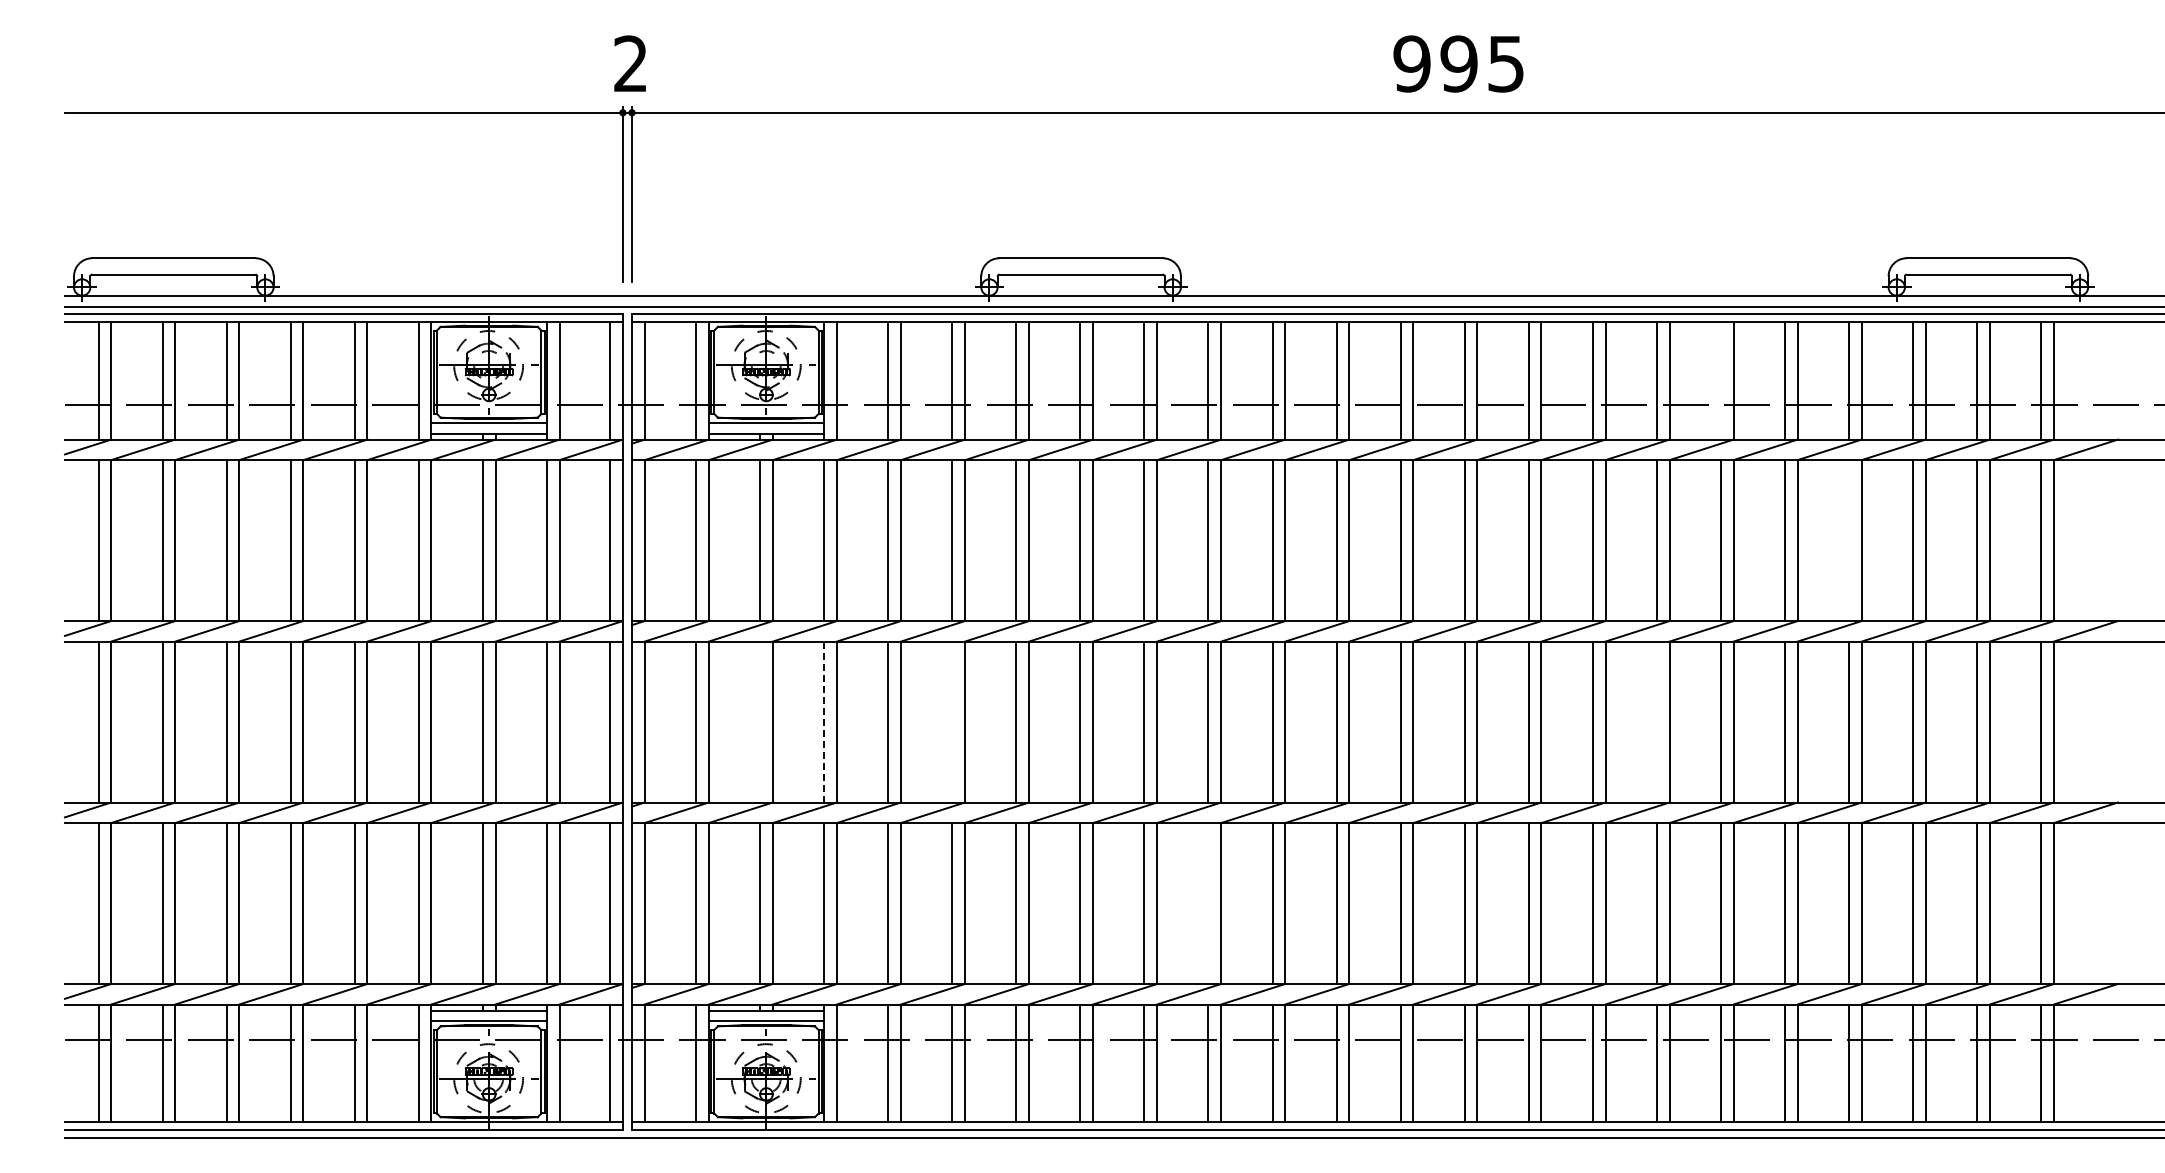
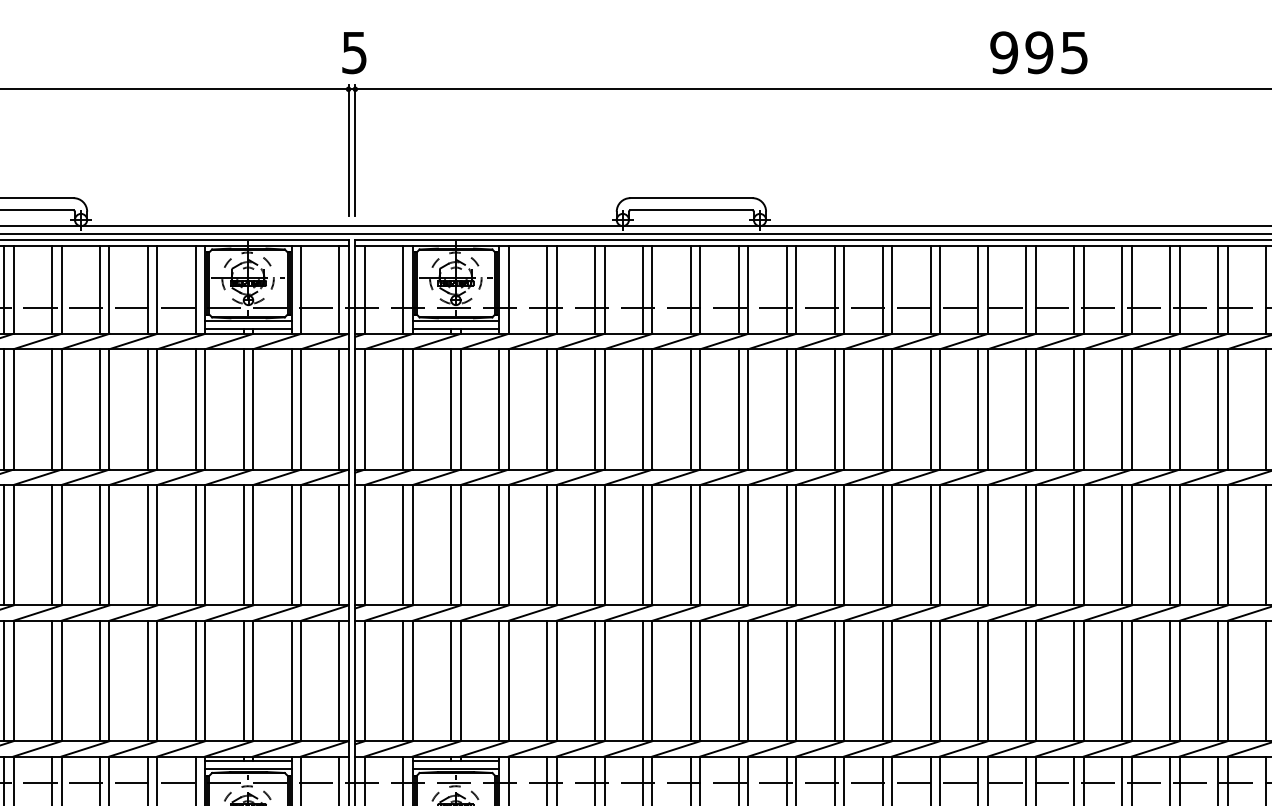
text: (630, 63) -> (354, 52), 2 -> 5
text: (1458, 63) -> (1038, 52), moved
line: (1720, 380) -> (1169, 289), added
line: (1849, 540) -> (1266, 409), added
line: (760, 721) -> (451, 544), added
line: (952, 721) -> (595, 544), added
line: (1656, 721) -> (1121, 544), added
line: (824, 722) -> (499, 545), dashed -> solid
line: (1208, 903) -> (786, 680), added

